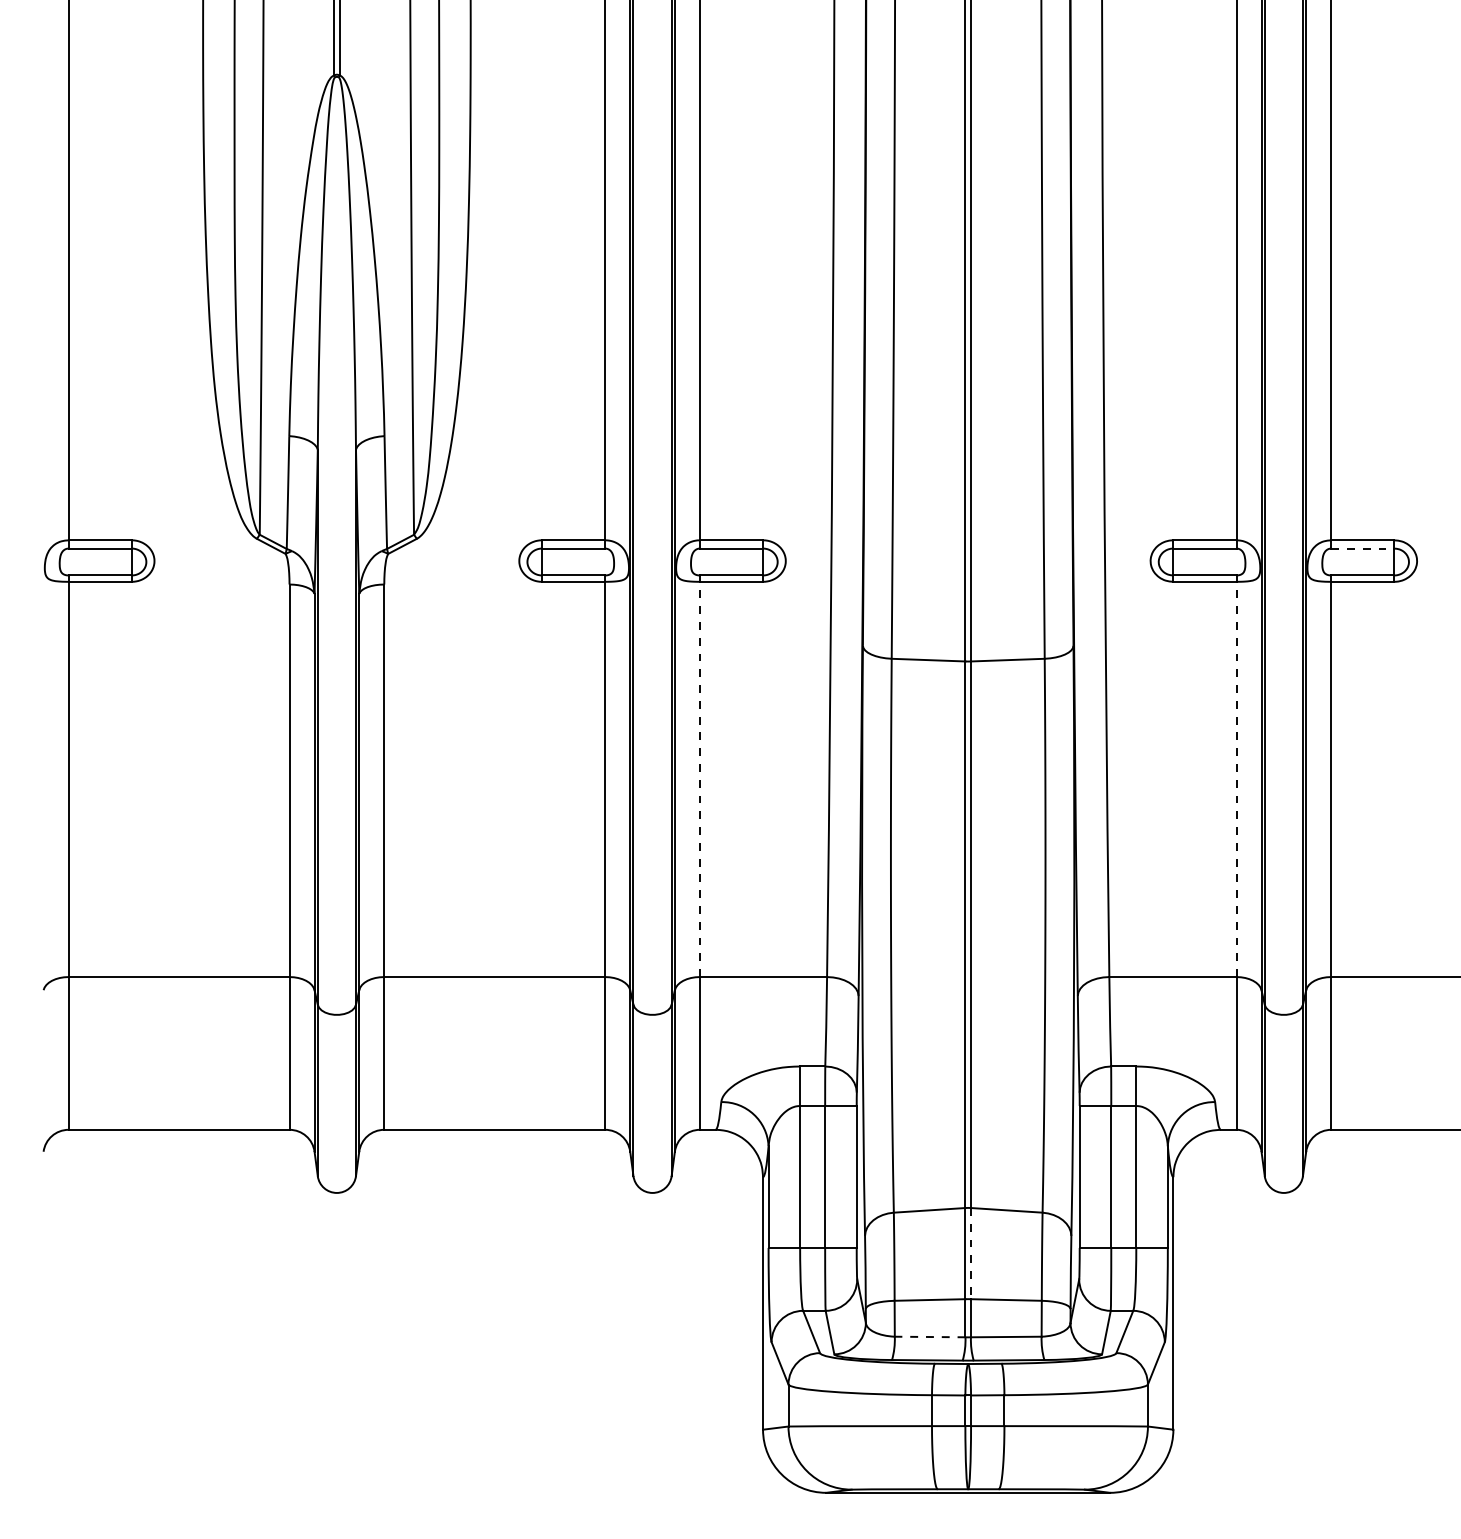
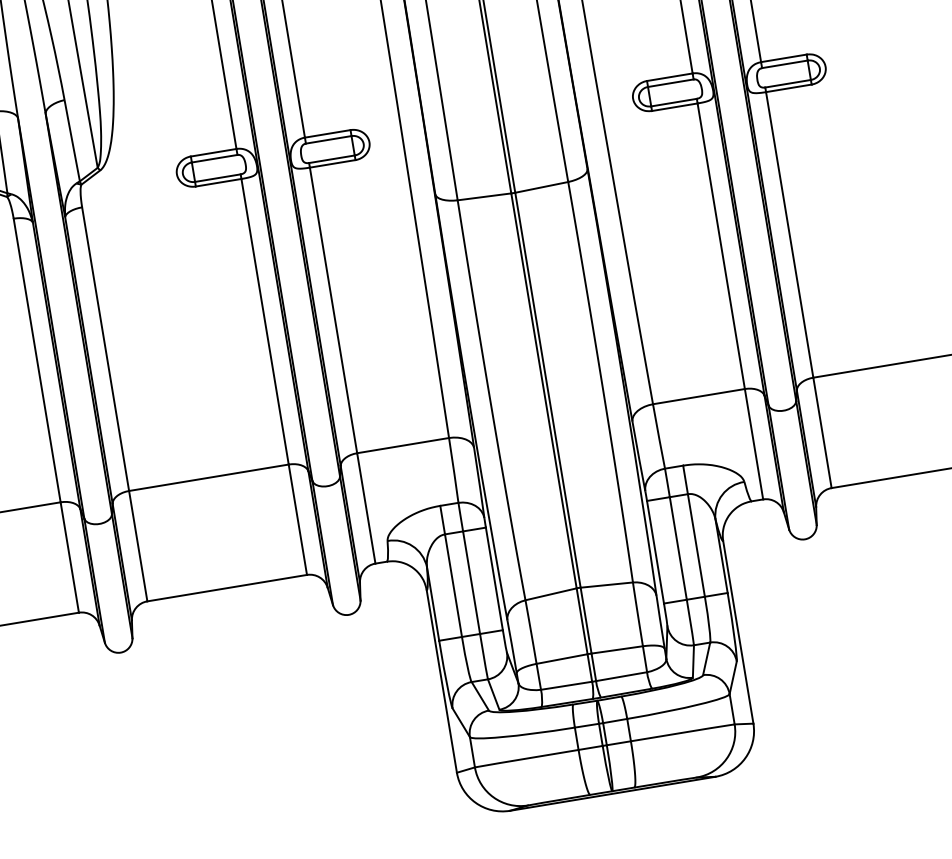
line: (1362, 548) -> (784, 64), dashed -> solid
line: (699, 779) -> (333, 310), dashed -> solid
line: (1236, 779) -> (721, 246), dashed -> solid
line: (970, 1253) -> (585, 620), dashed -> solid
line: (929, 1337) -> (566, 686), dashed -> solid

